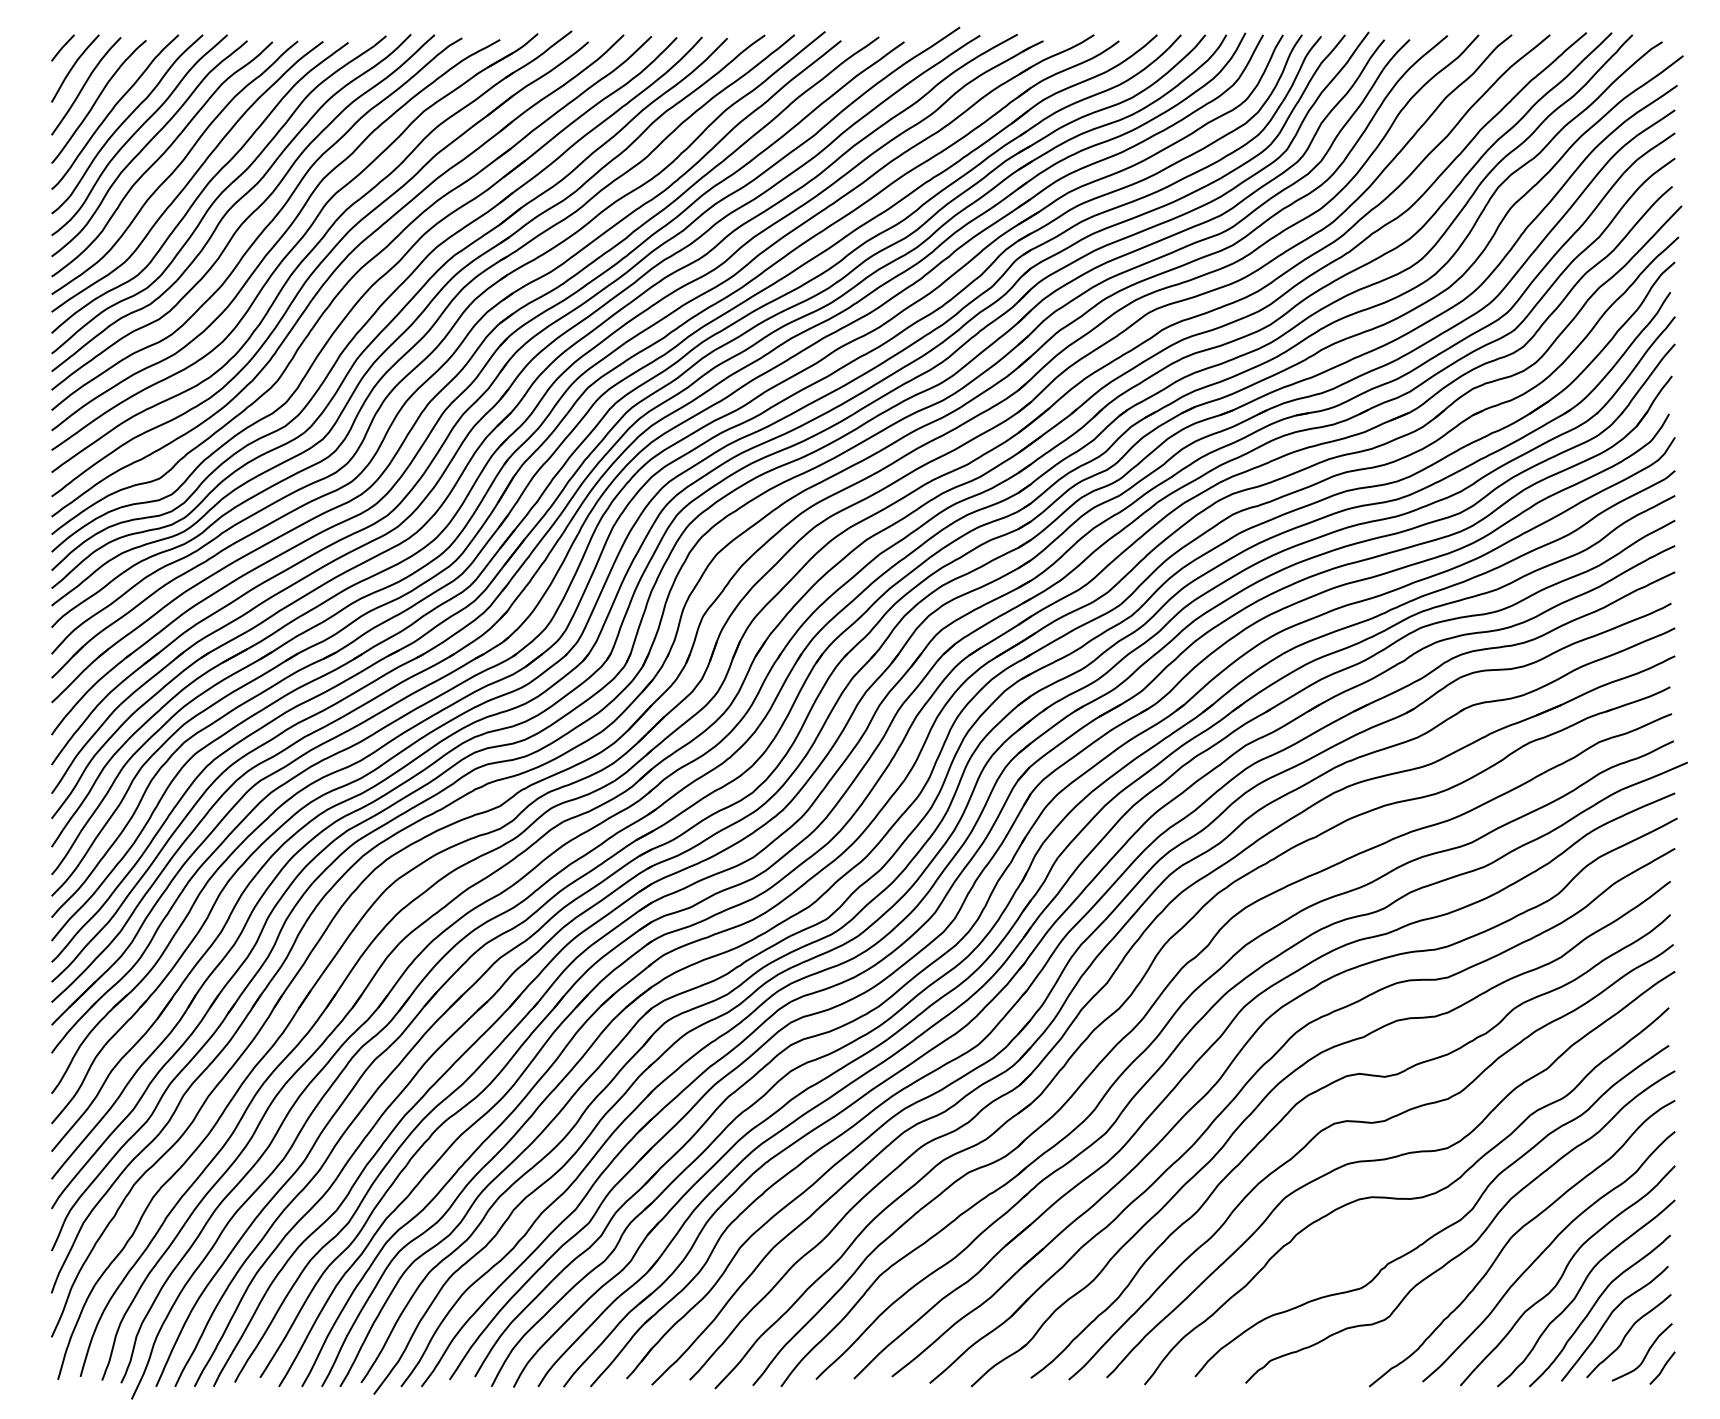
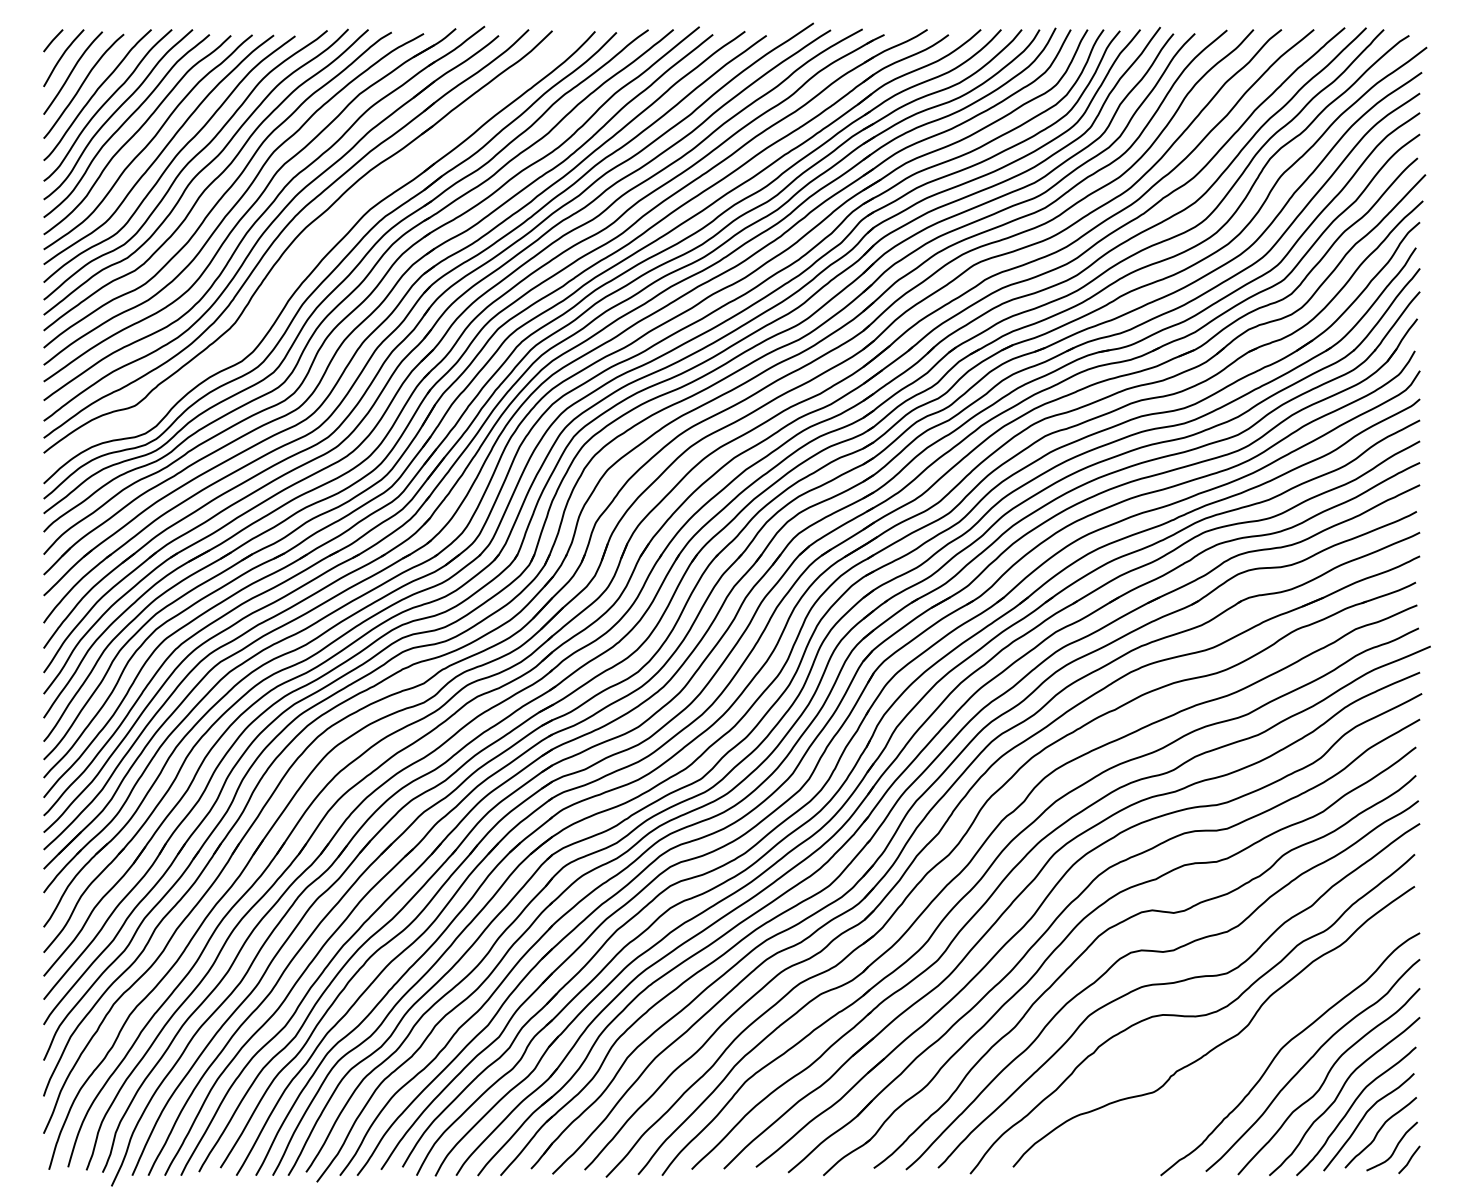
part: (363, 294) -> (308, 249), removed
curve: (1471, 1243) -> (1247, 1054), removed

